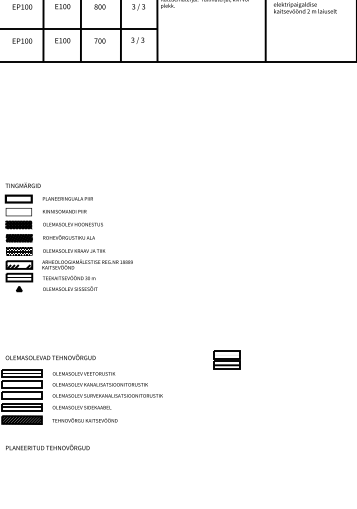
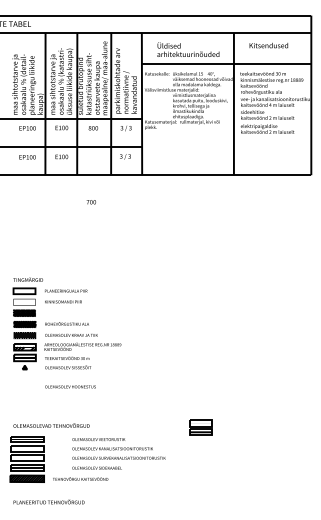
text: (98, 41) -> (90, 202), moved
text: (73, 224) -> (70, 386), moved
text: (107, 390) -> (118, 453), moved

